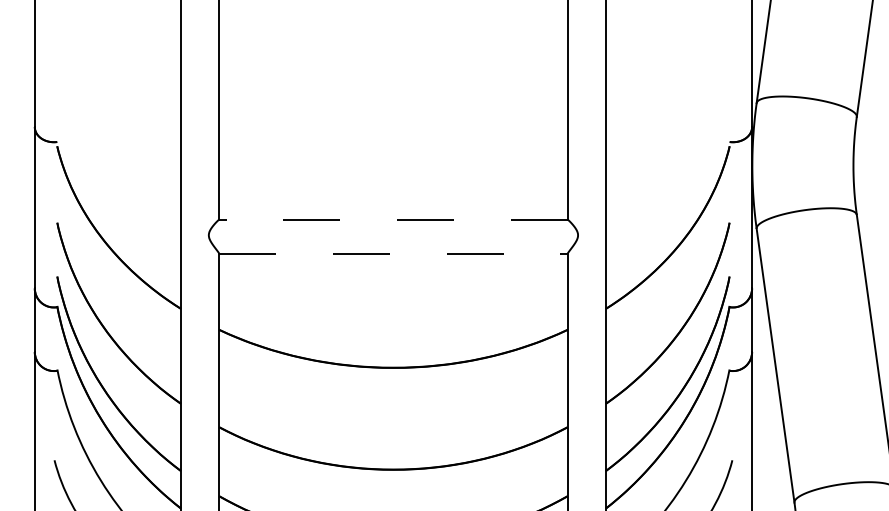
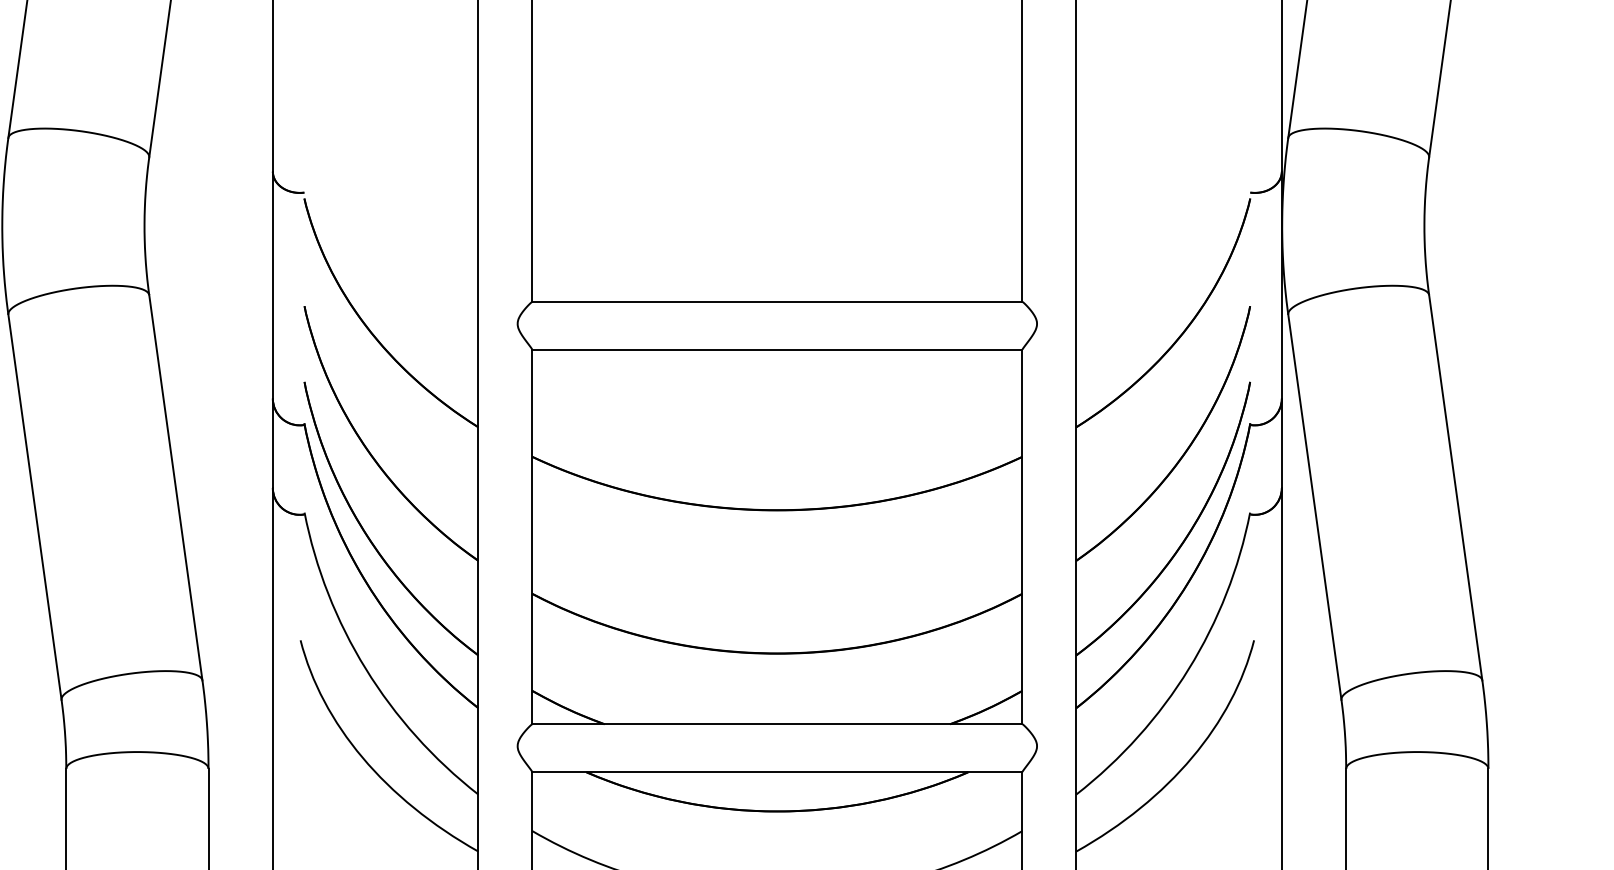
line: (392, 219) -> (776, 301), dashed -> solid
line: (393, 253) -> (777, 349), dashed -> solid

